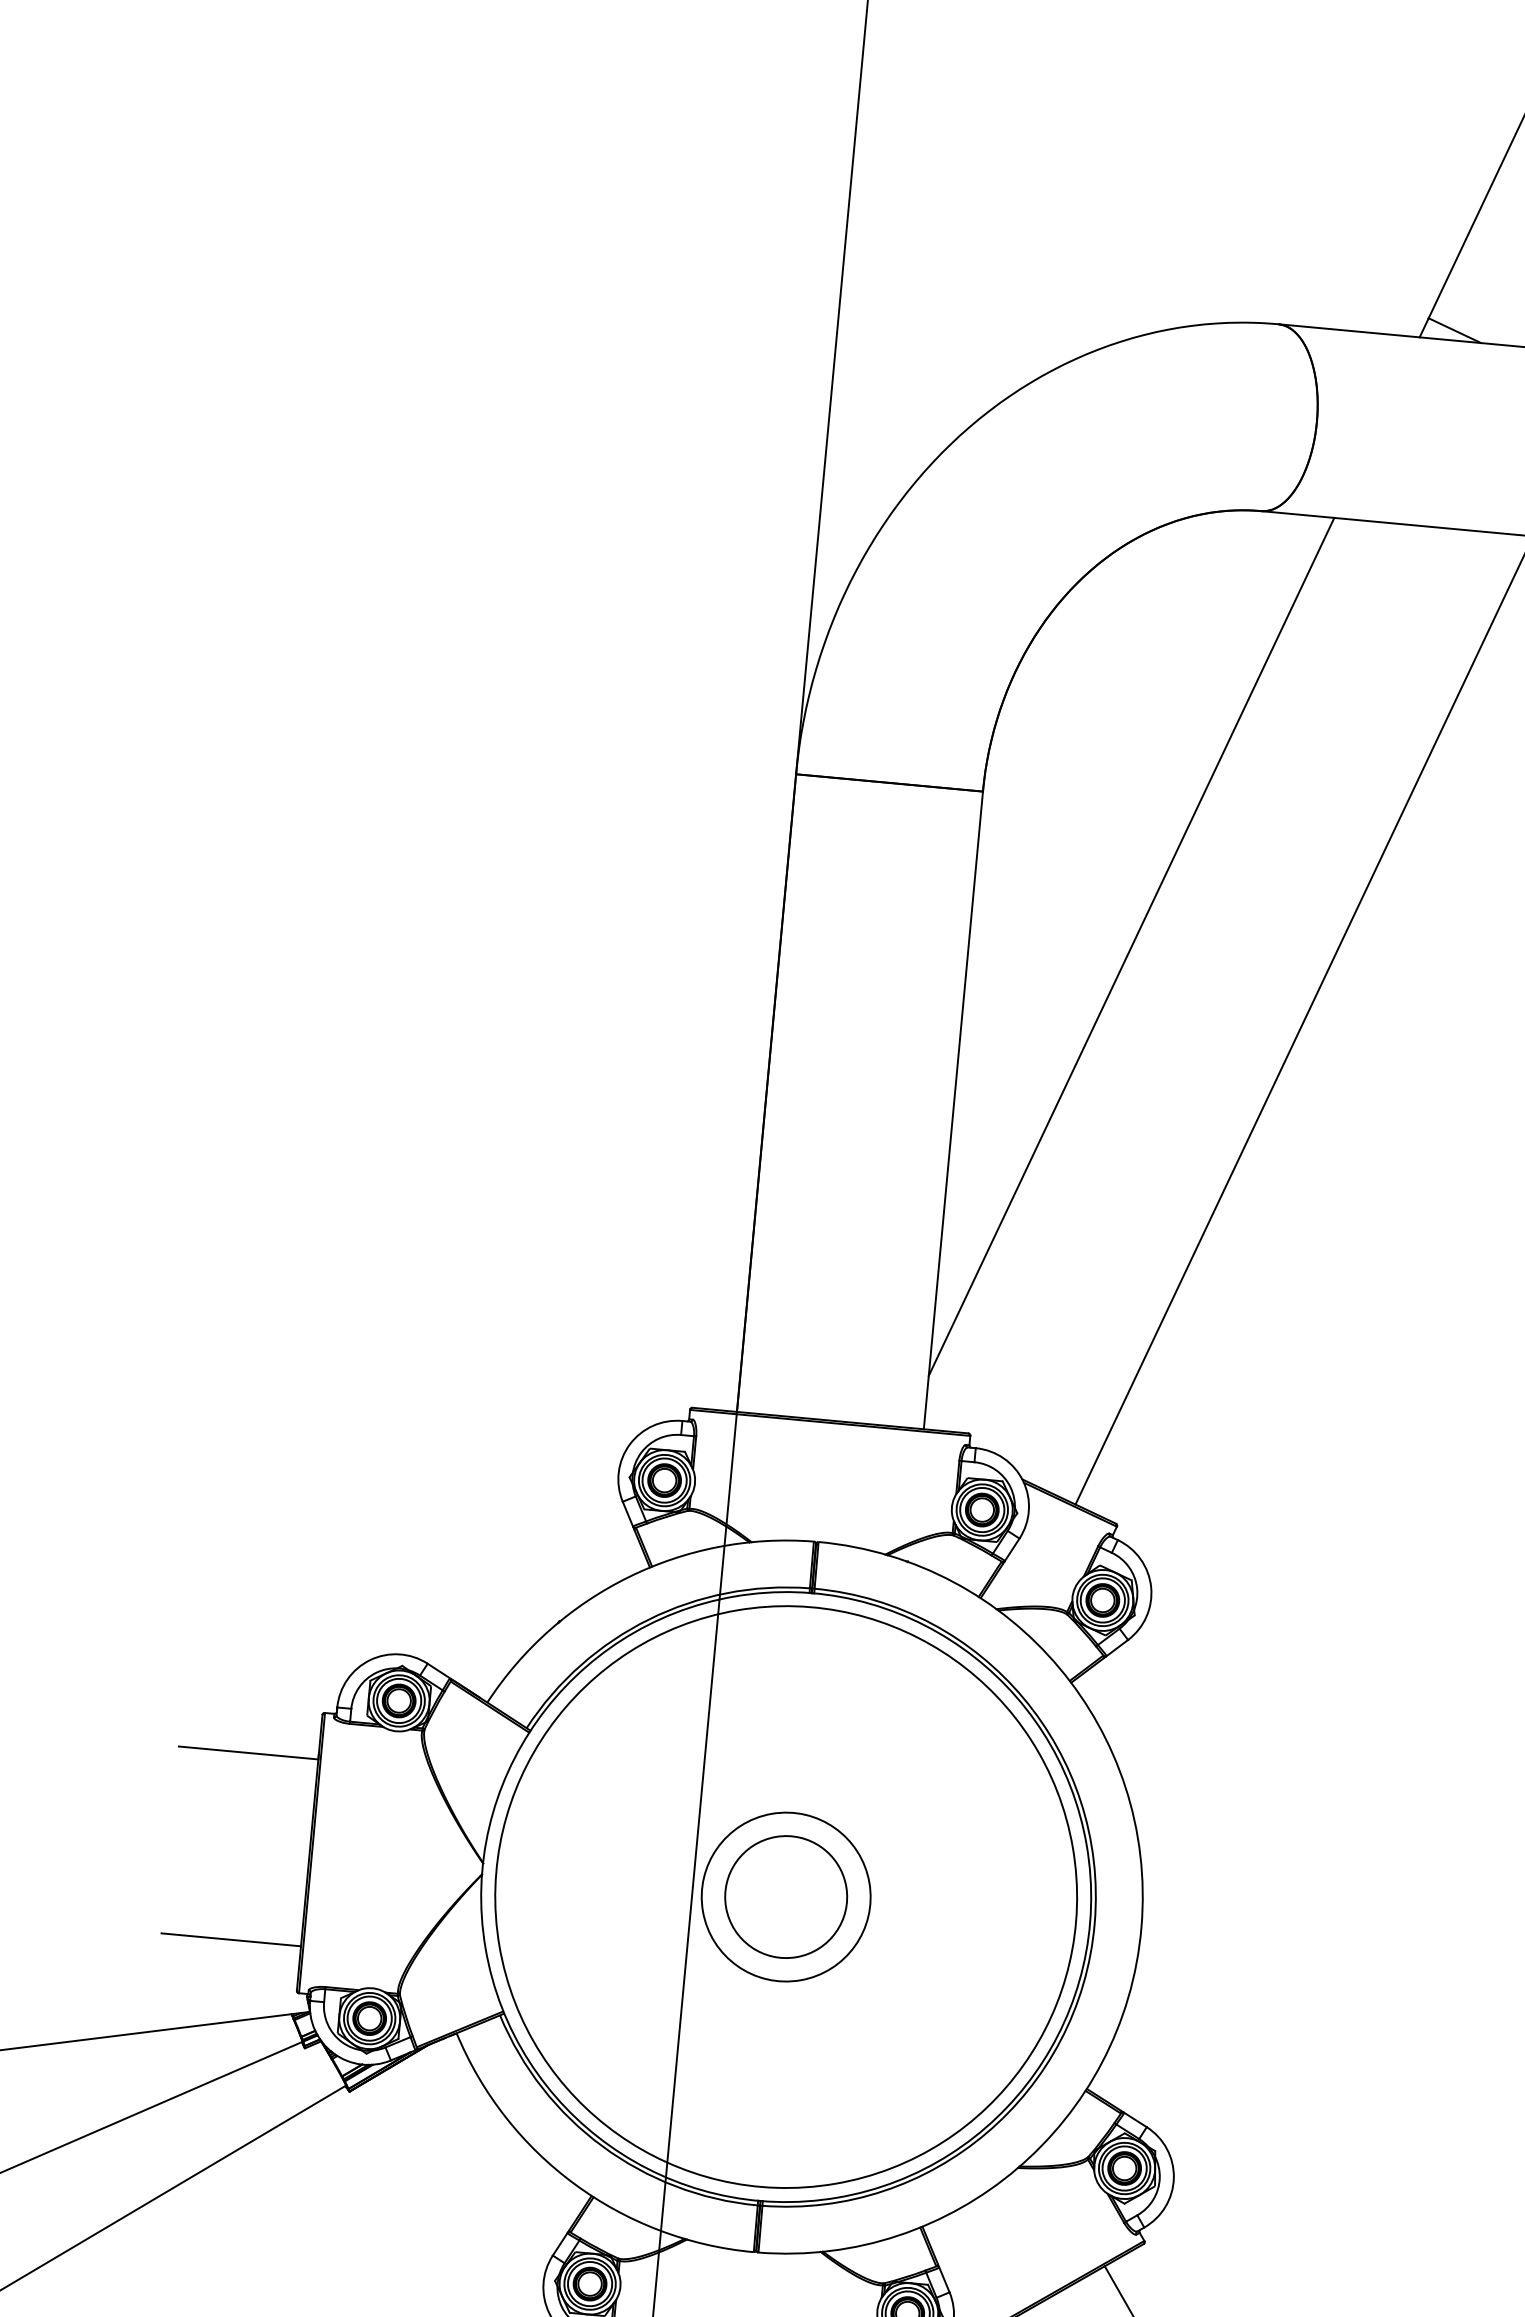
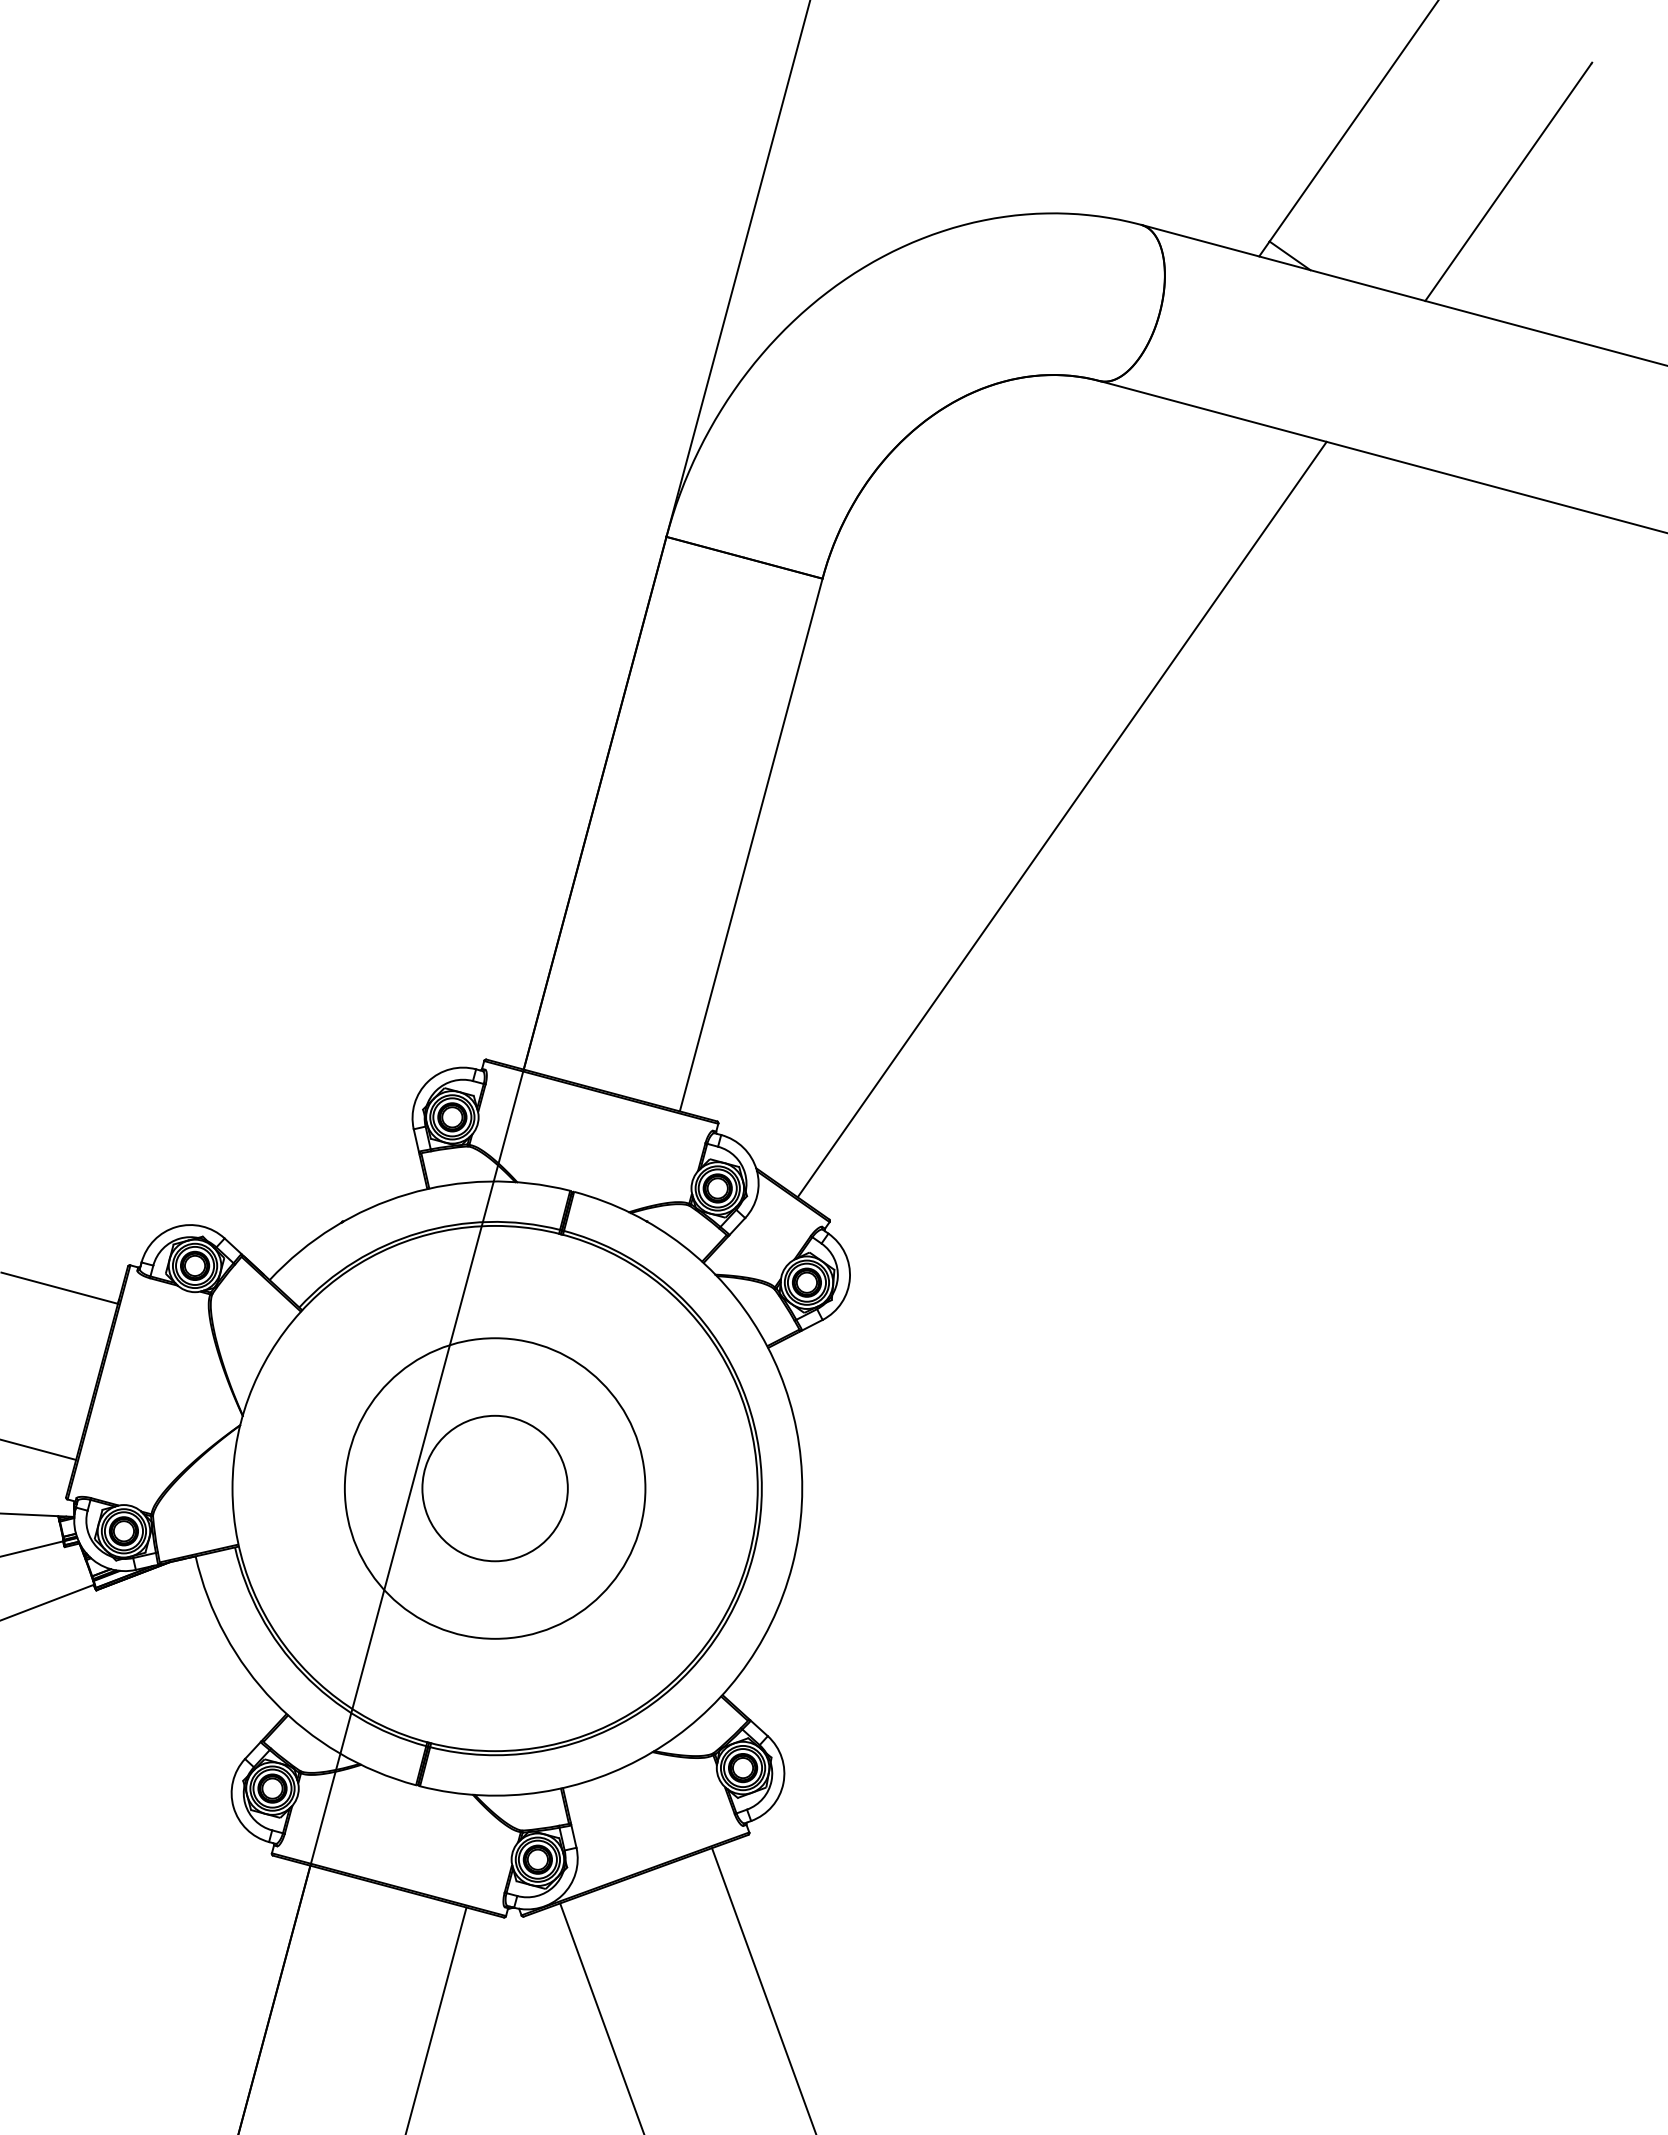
line: (1130, 946) -> (925, 731), removed
circle: (785, 1897) -> (494, 1488), removed
circle: (785, 1897) -> (494, 1488), size x0.6

